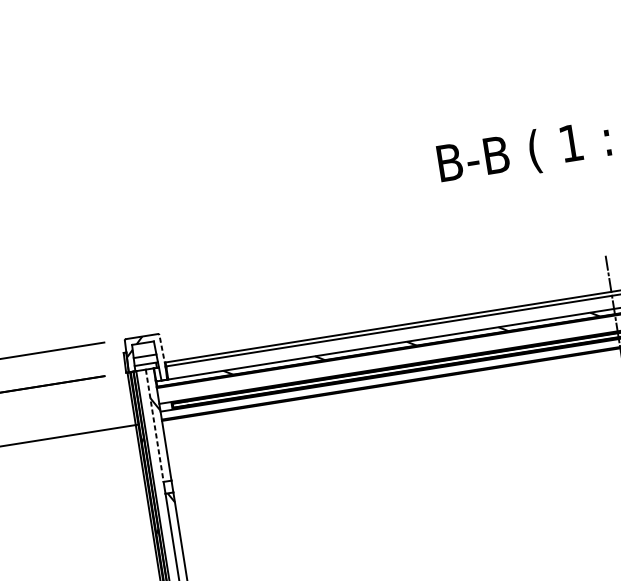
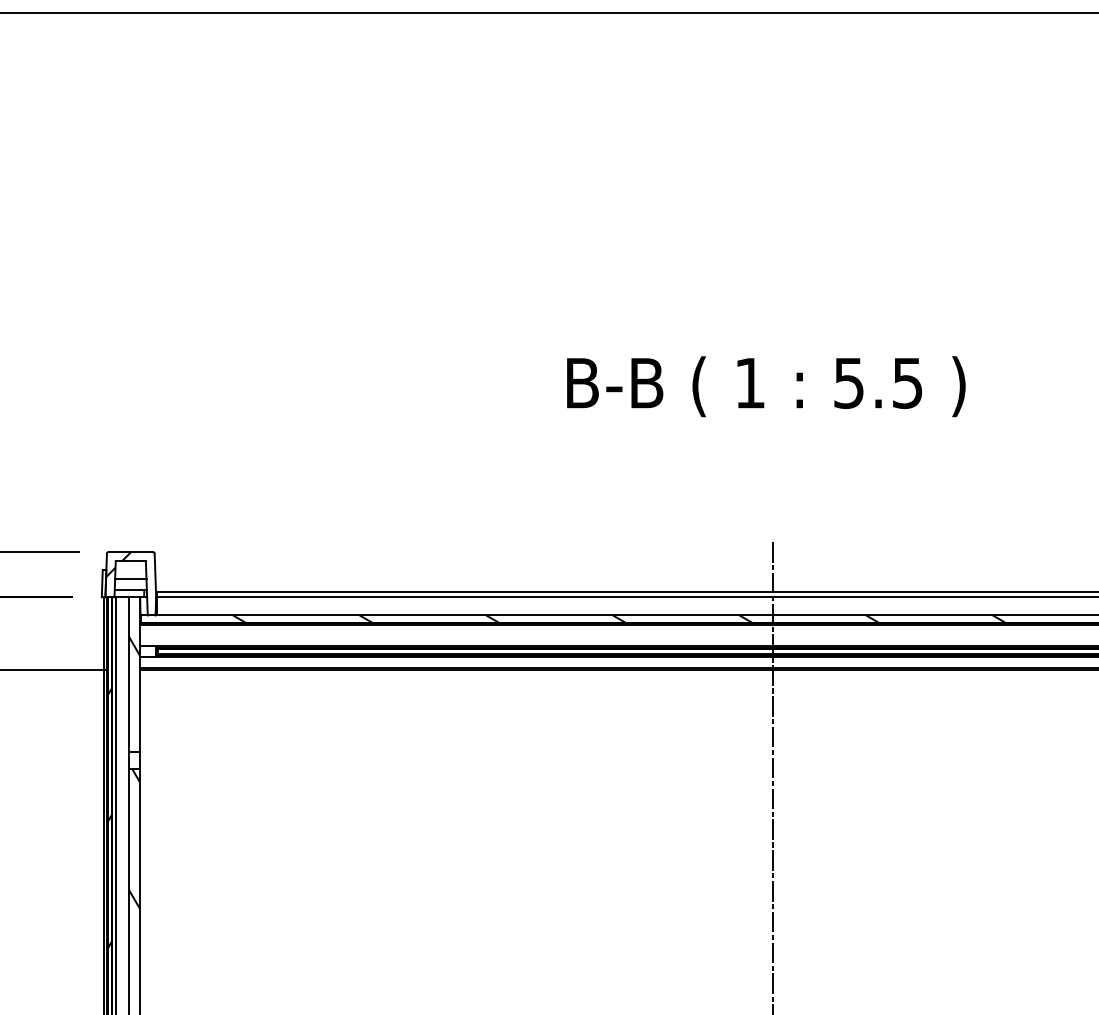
line: (162, 350) -> (155, 575), dashed -> solid
line: (155, 426) -> (129, 675), dashed -> solid

